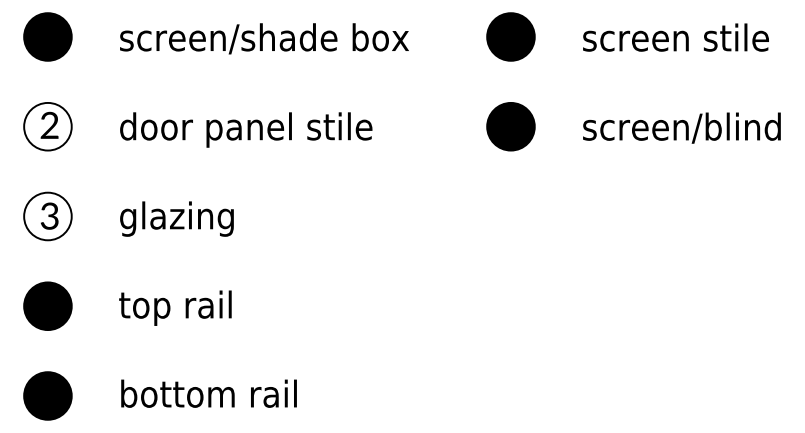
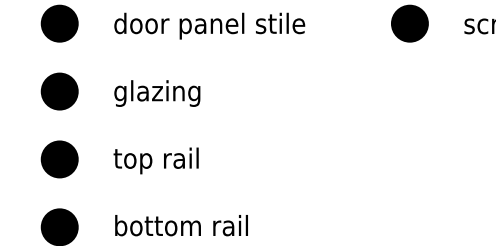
fill: (47, 126) -> (59, 23), added
fill: (47, 216) -> (59, 91), added

